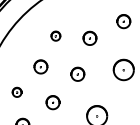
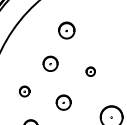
part: (55, 35) -> (66, 29), size x1.6
part: (89, 37) -> (103, 31), removed
part: (77, 73) -> (90, 71), size x0.6

